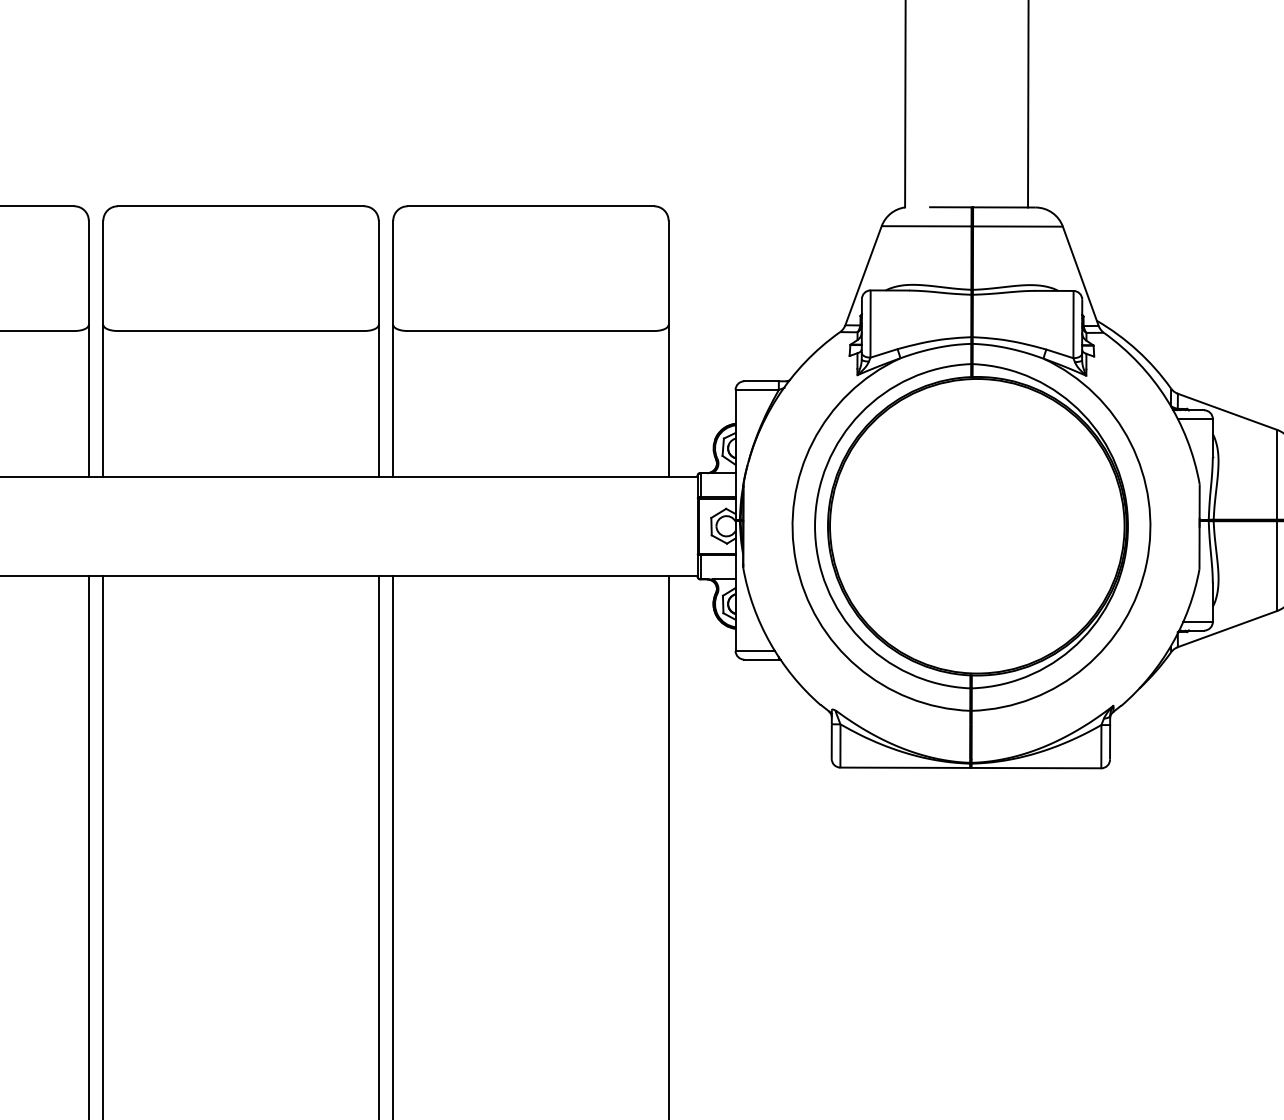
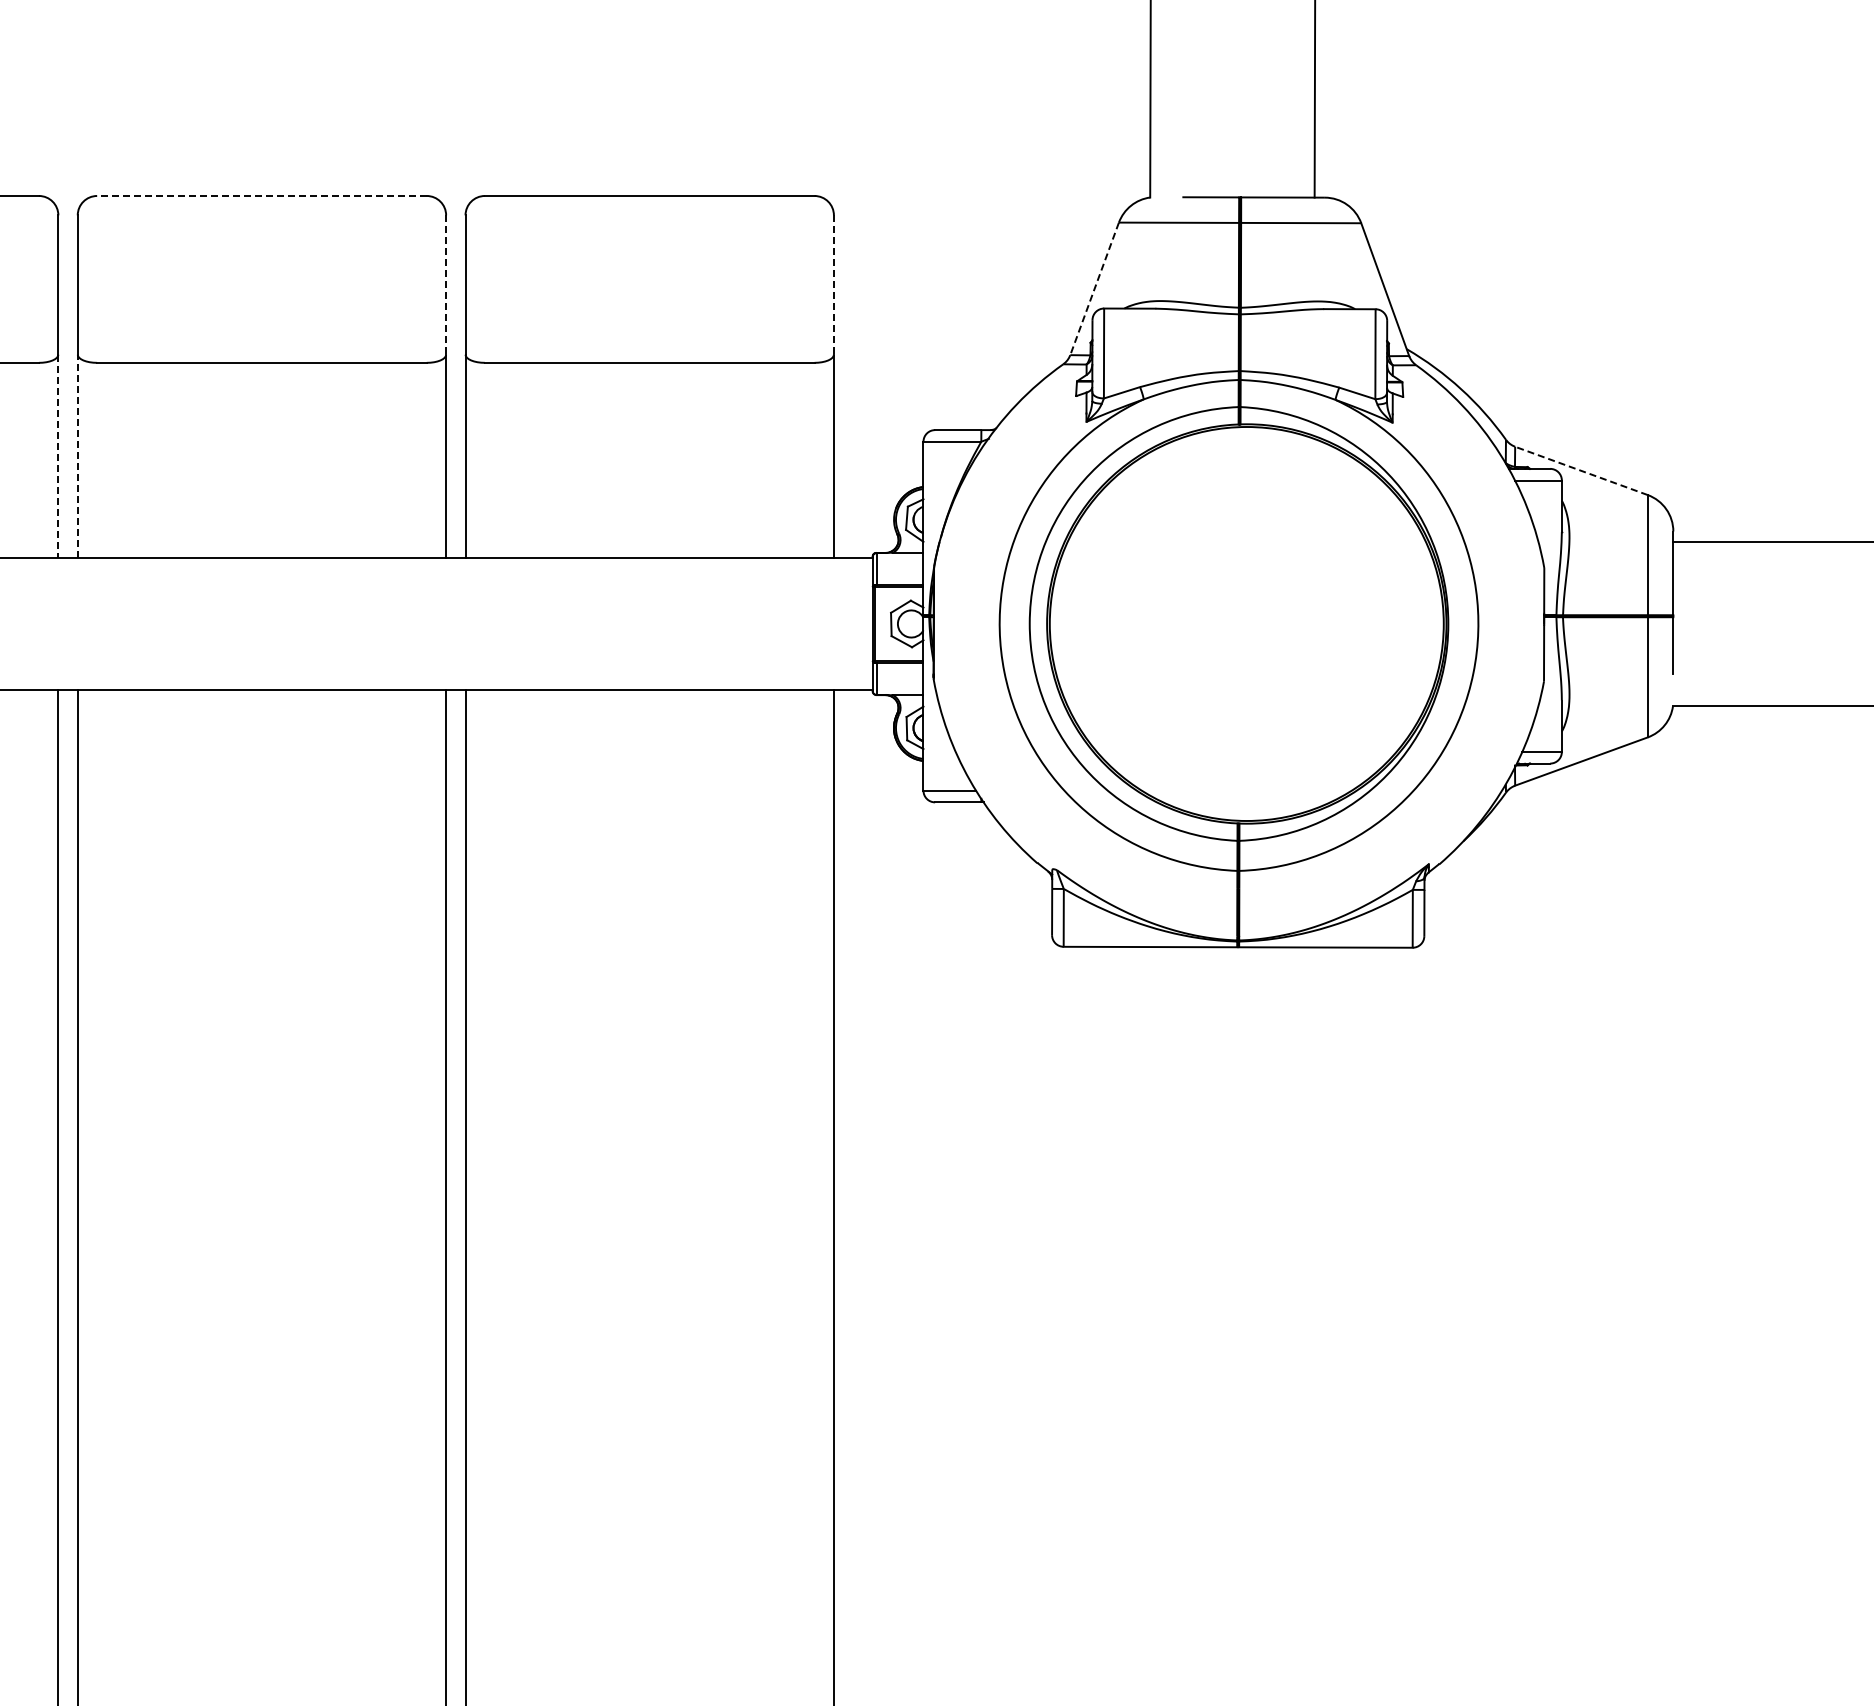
line: (240, 205) -> (261, 195), solid -> dashed
line: (378, 273) -> (446, 285), solid -> dashed
line: (668, 273) -> (833, 285), solid -> dashed
line: (863, 276) -> (1094, 289), solid -> dashed
line: (88, 401) -> (58, 456), solid -> dashed
line: (103, 401) -> (77, 456), solid -> dashed
line: (1227, 411) -> (1581, 470), solid -> dashed

